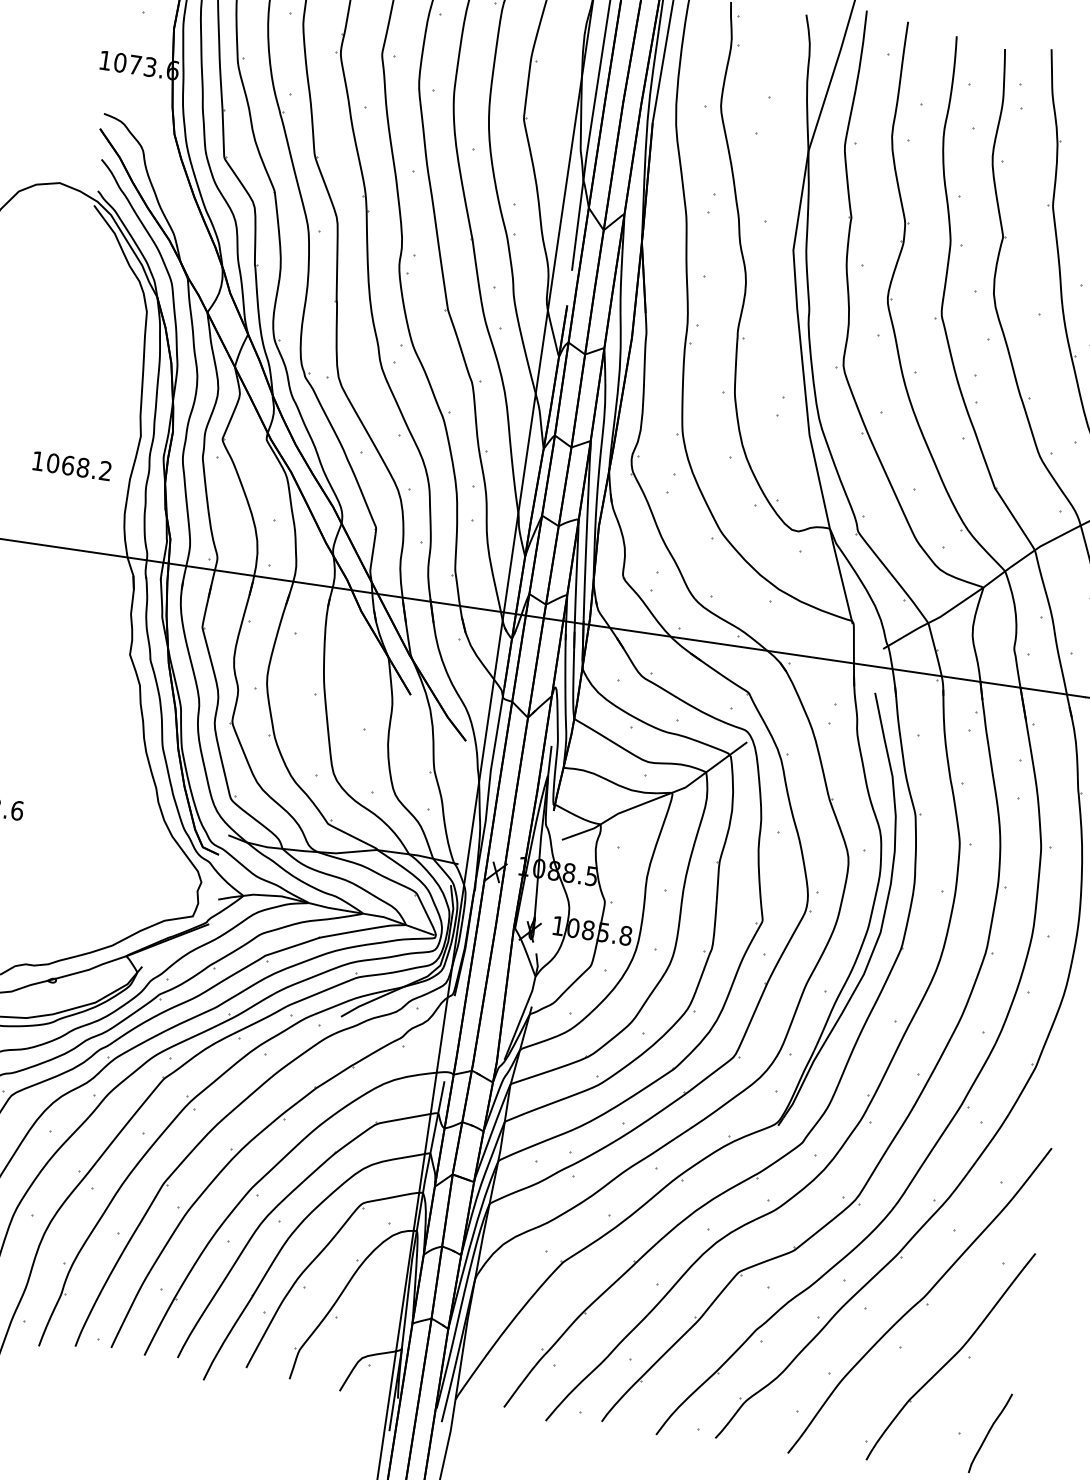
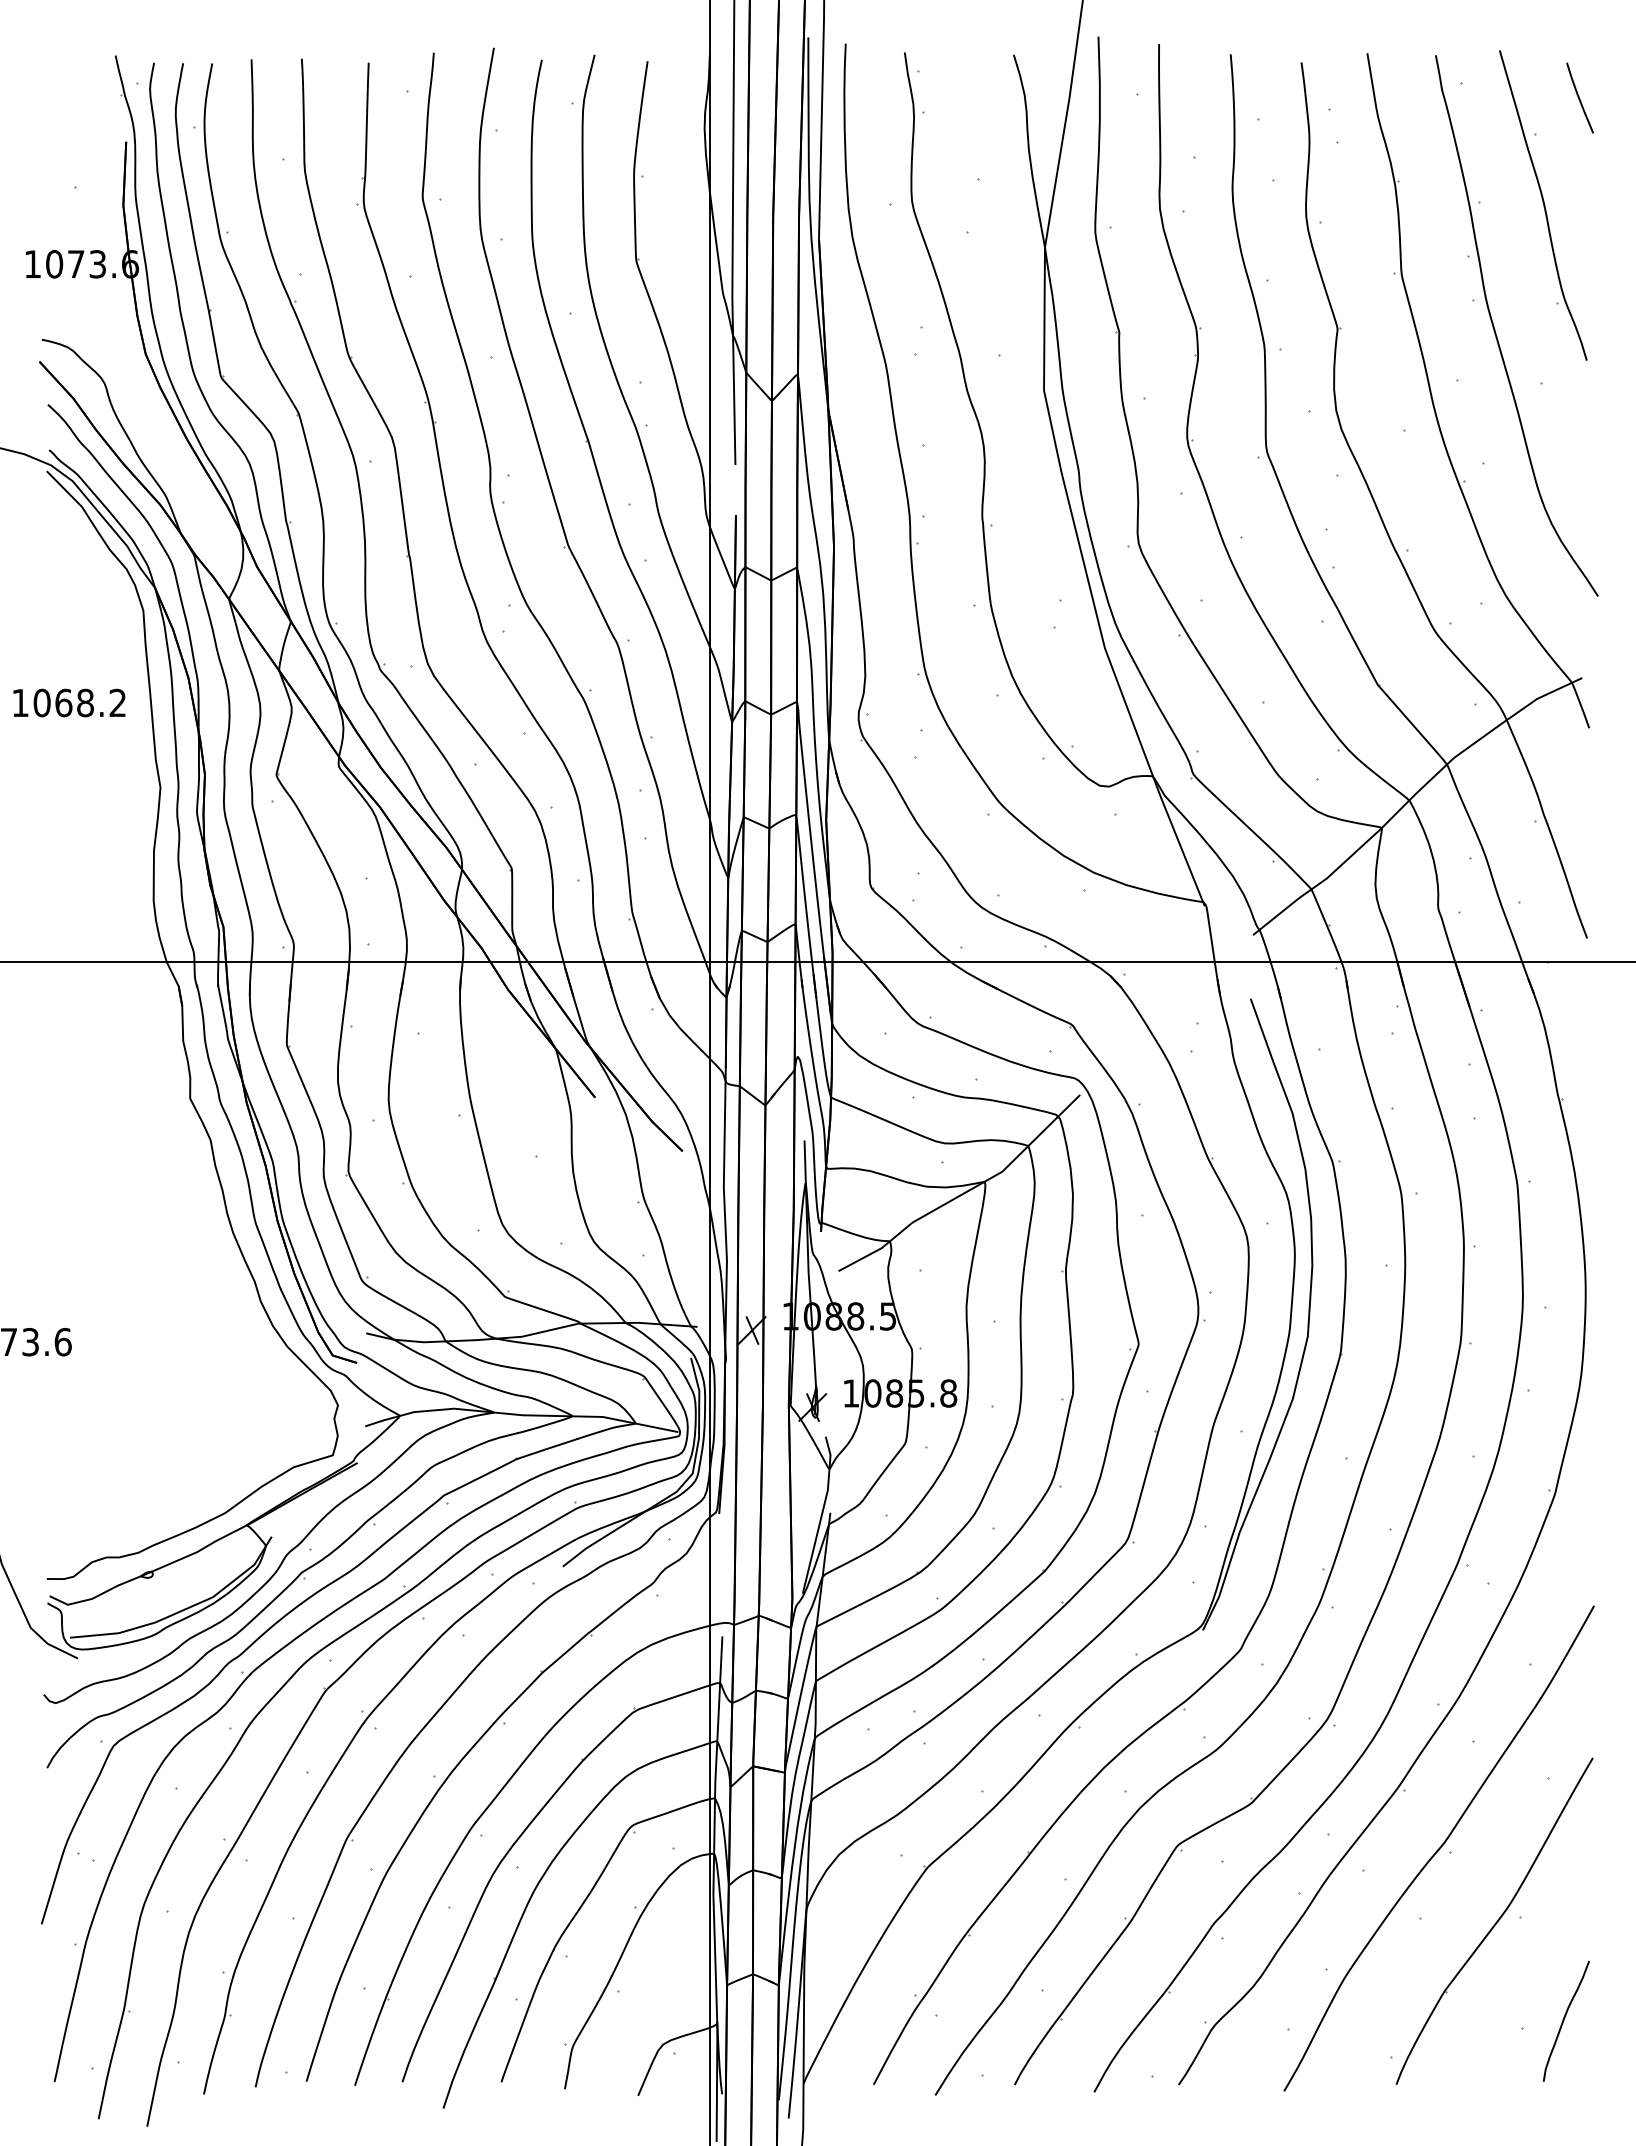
text: (72, 465) -> (69, 702), moved

